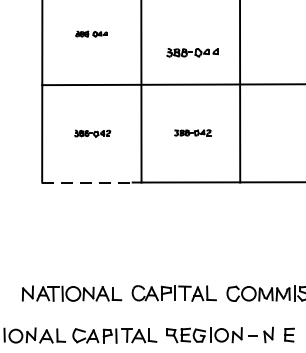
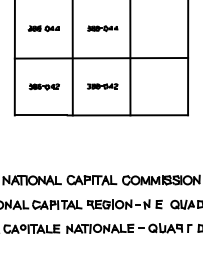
part: (91, 33) -> (43, 28), size x1.67
part: (192, 52) -> (102, 28), moved
part: (91, 132) -> (43, 86), size x1.43
part: (192, 132) -> (102, 86), size x1.43
line: (87, 182) -> (41, 115), dashed -> solid

